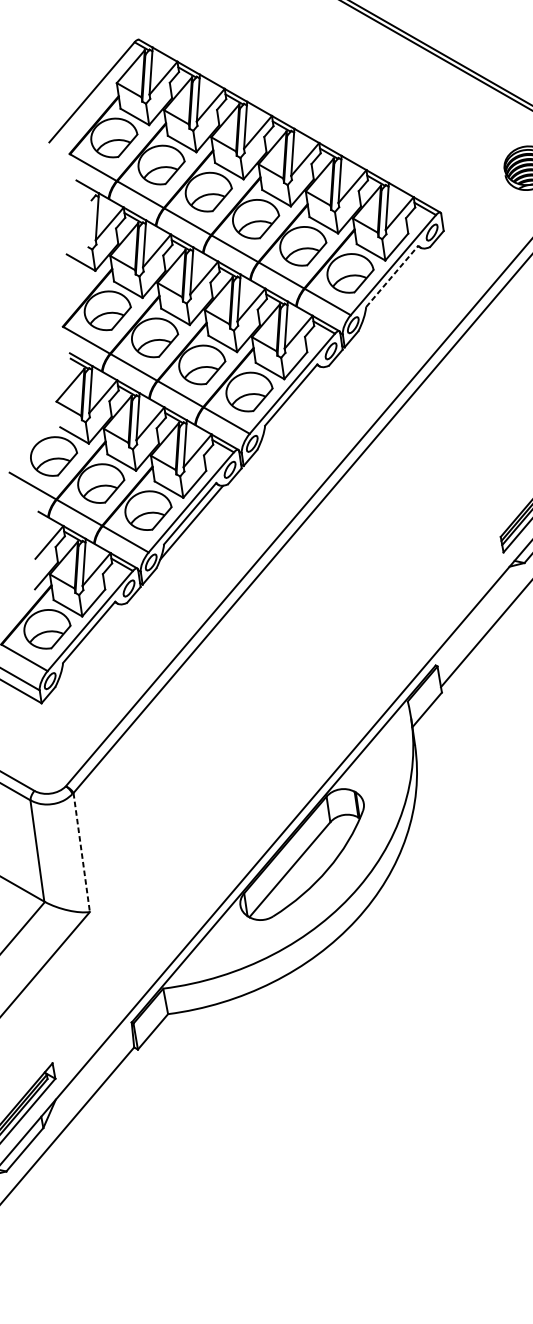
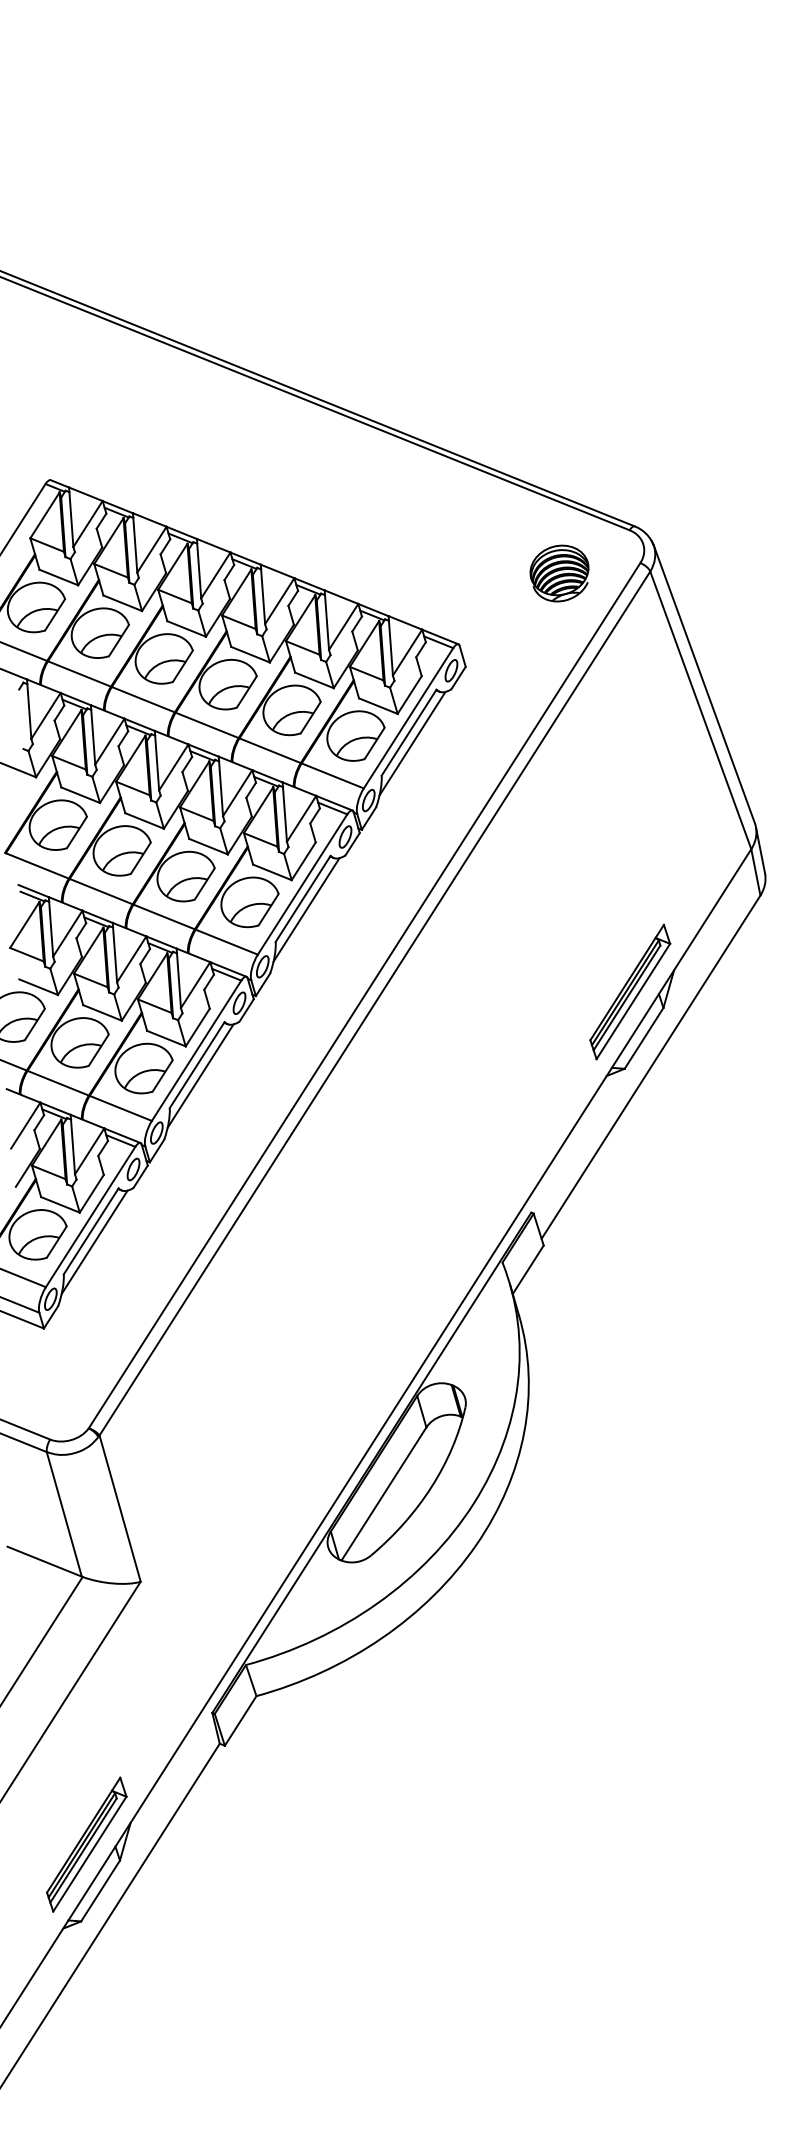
line: (392, 276) -> (409, 732), dashed -> solid
line: (393, 285) -> (412, 743), added
line: (292, 403) -> (306, 909), added
line: (90, 640) -> (94, 1241), added
line: (82, 852) -> (120, 1508), dashed -> solid

